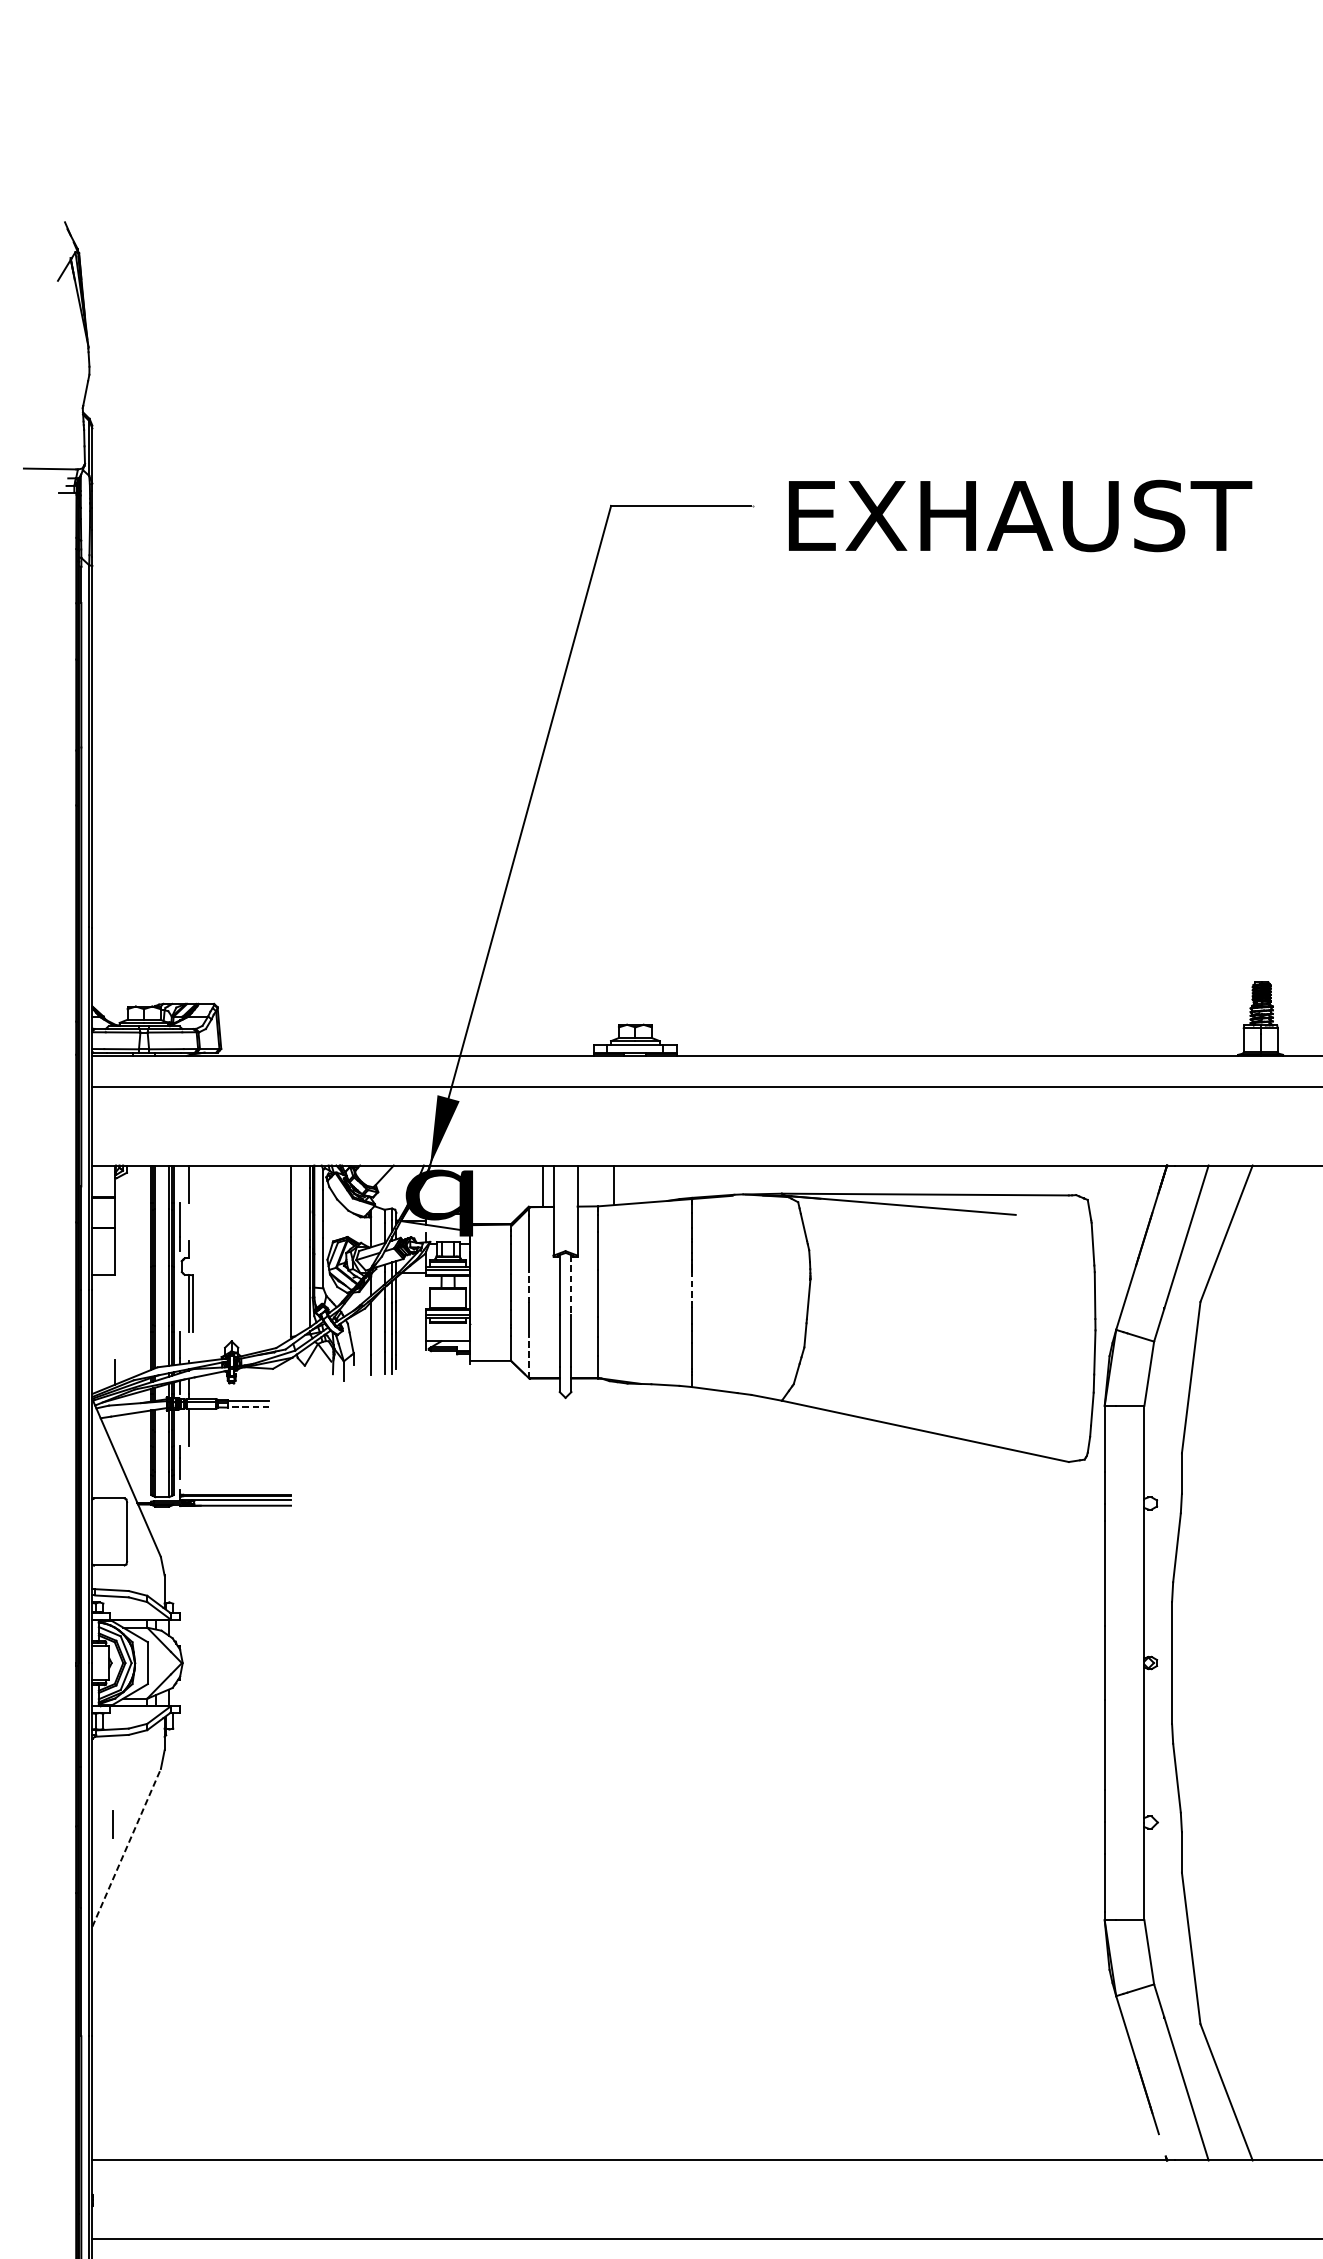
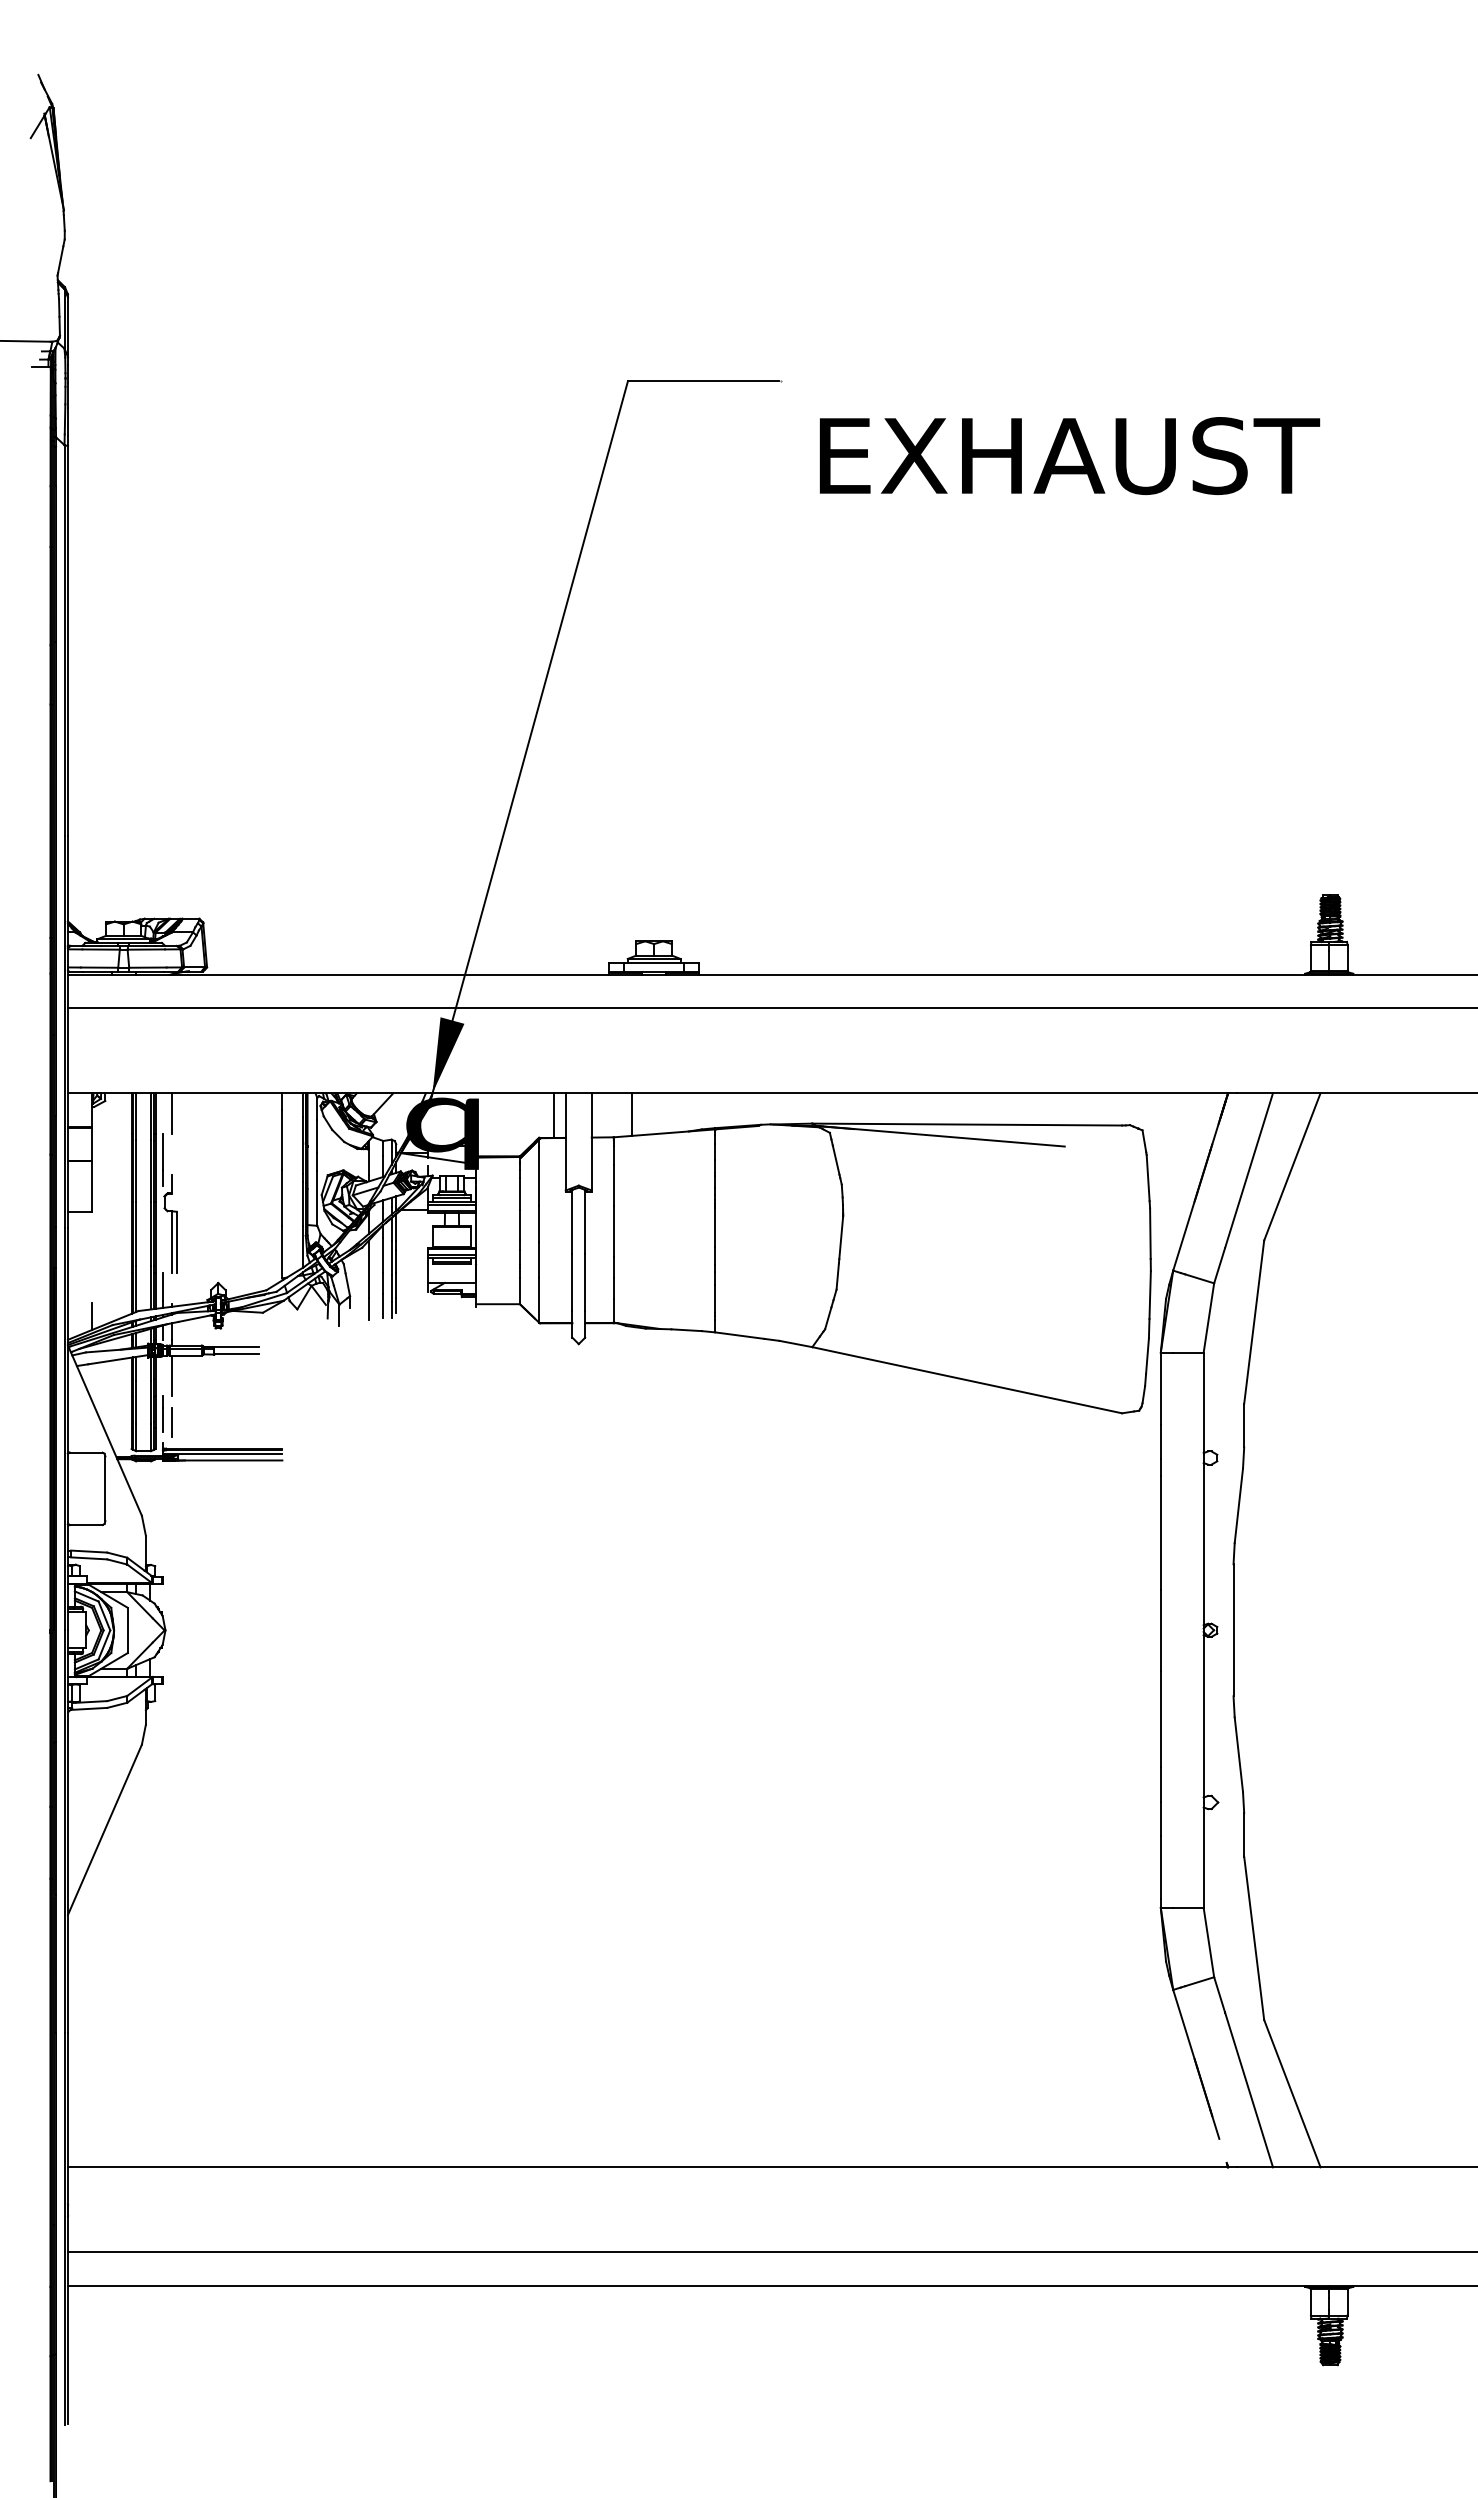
text: (1020, 515) -> (1069, 455), moved
line: (571, 1285) -> (585, 1222), dashed -> solid
line: (529, 1286) -> (539, 1223), dashed -> solid
line: (692, 1289) -> (715, 1227), dashed -> solid
line: (529, 1356) -> (539, 1299), dashed -> solid
line: (248, 1406) -> (236, 1353), dashed -> solid
line: (112, 1824) -> (171, 1422), moved
line: (126, 1847) -> (104, 1829), dashed -> solid

